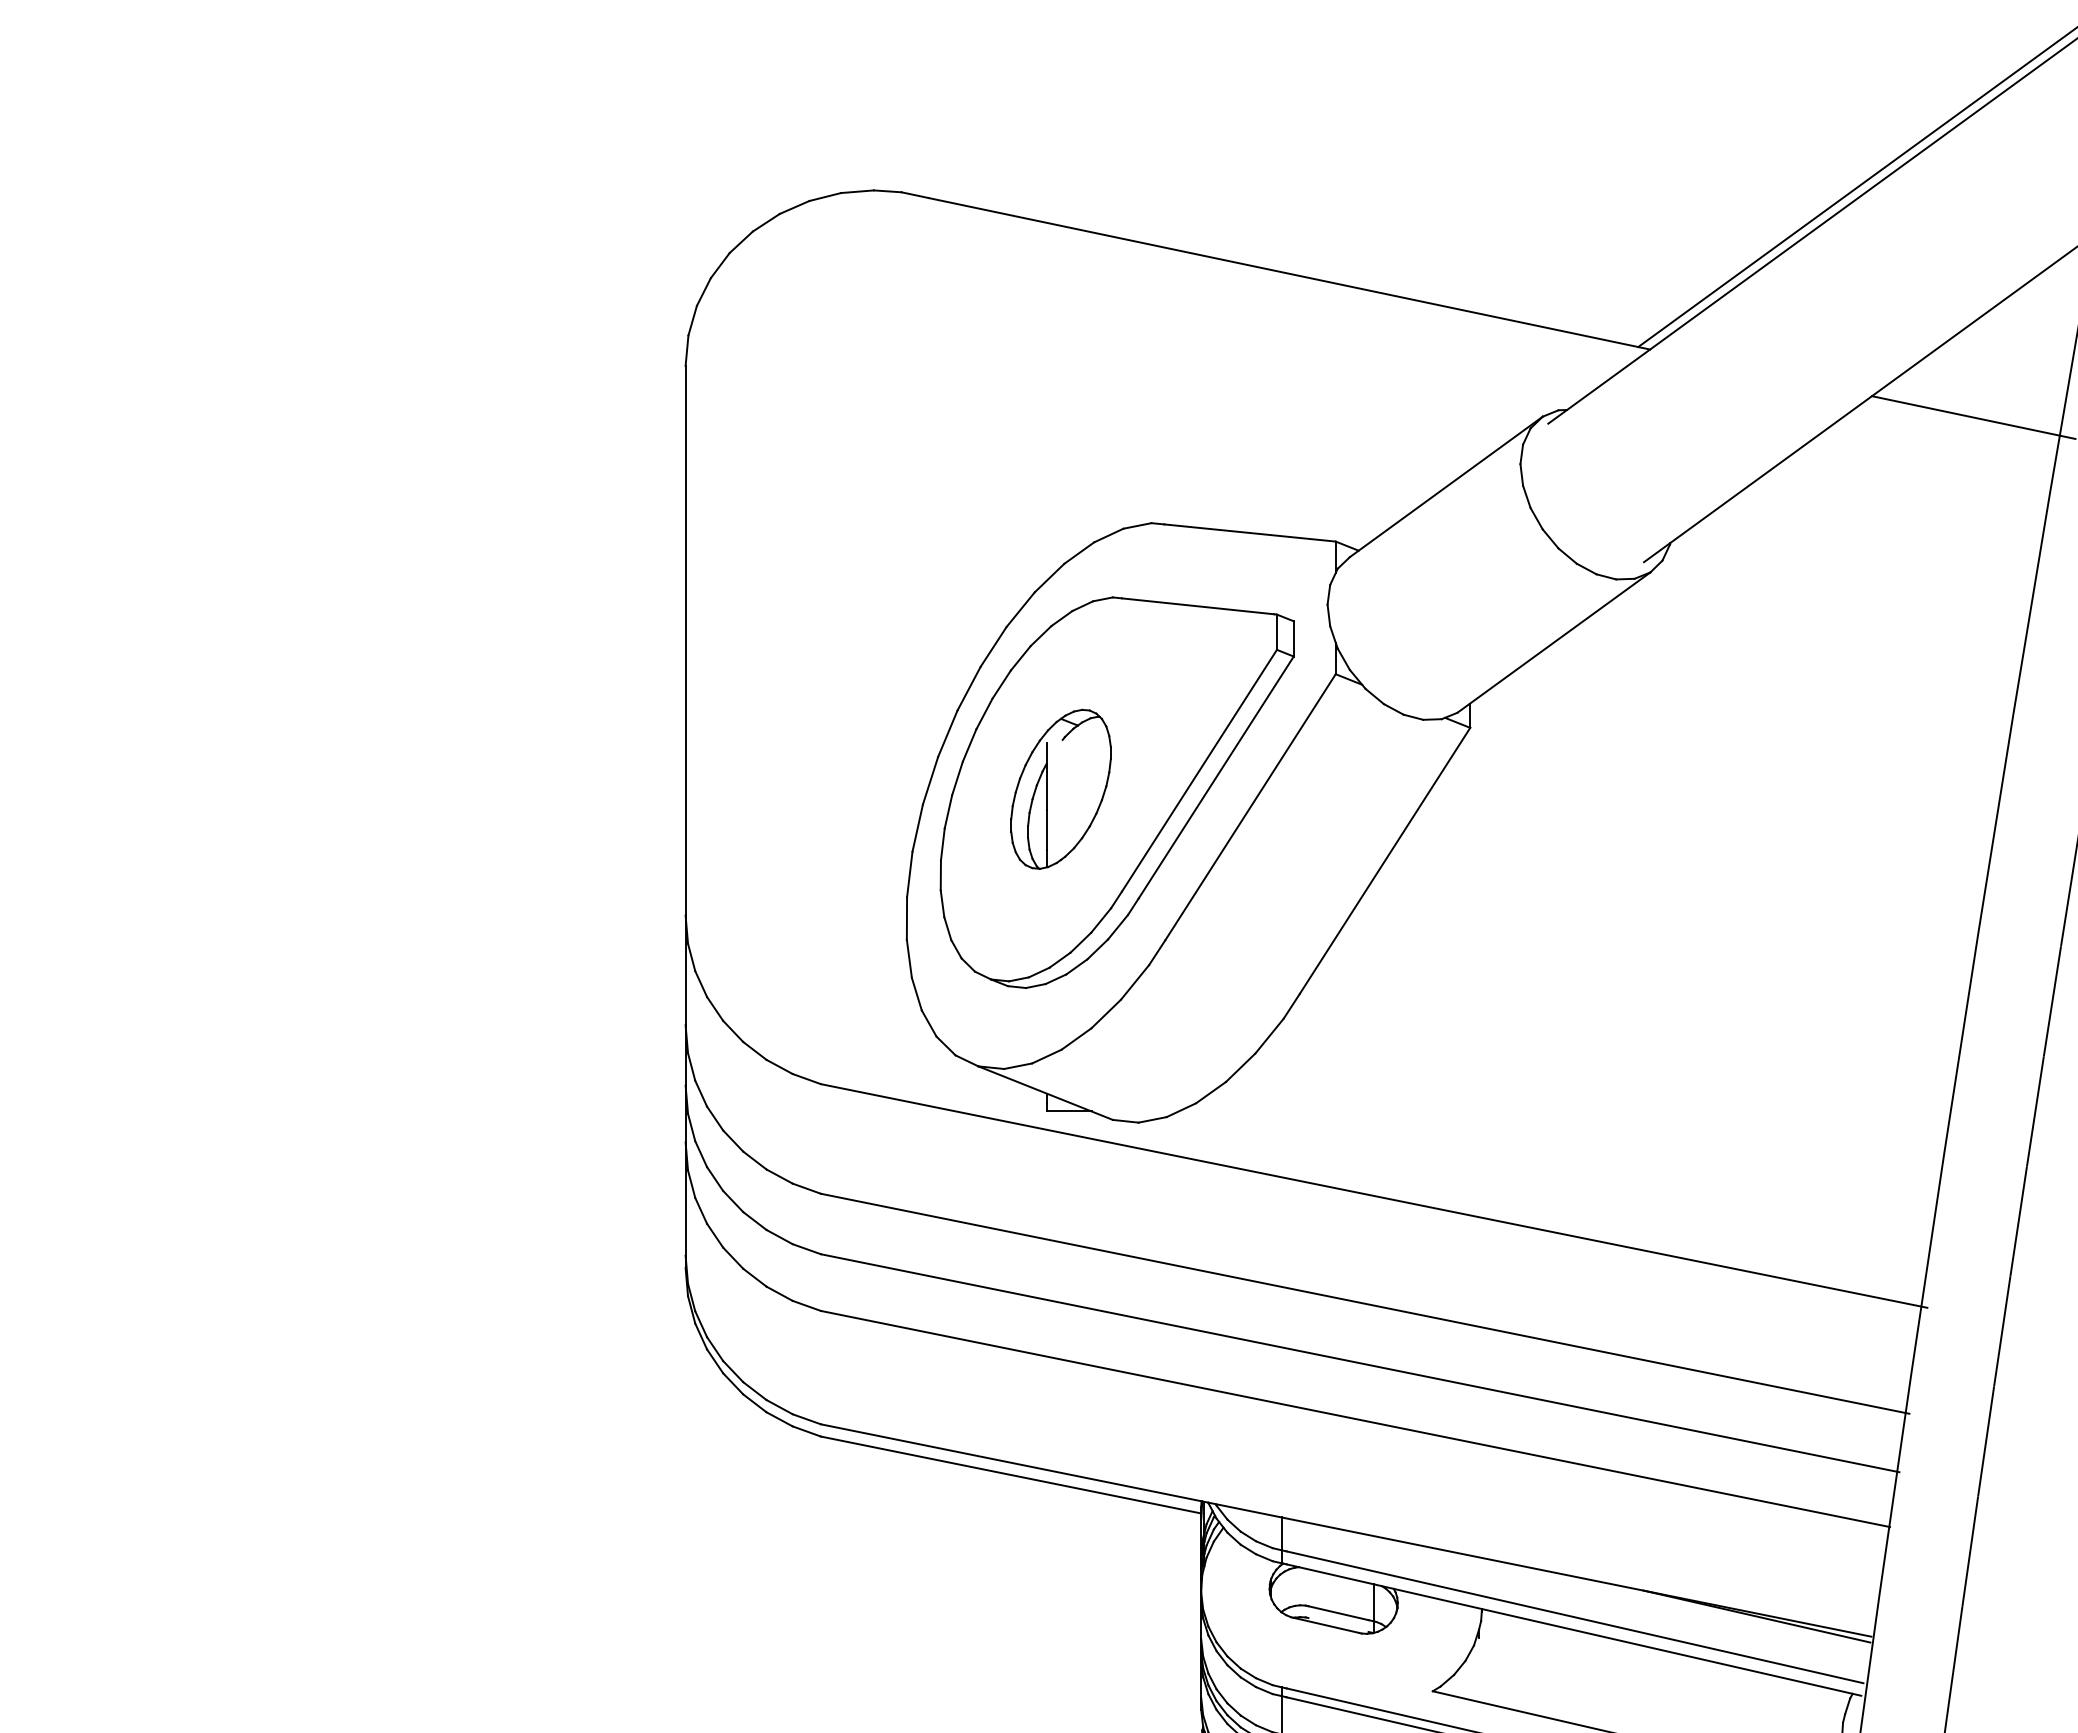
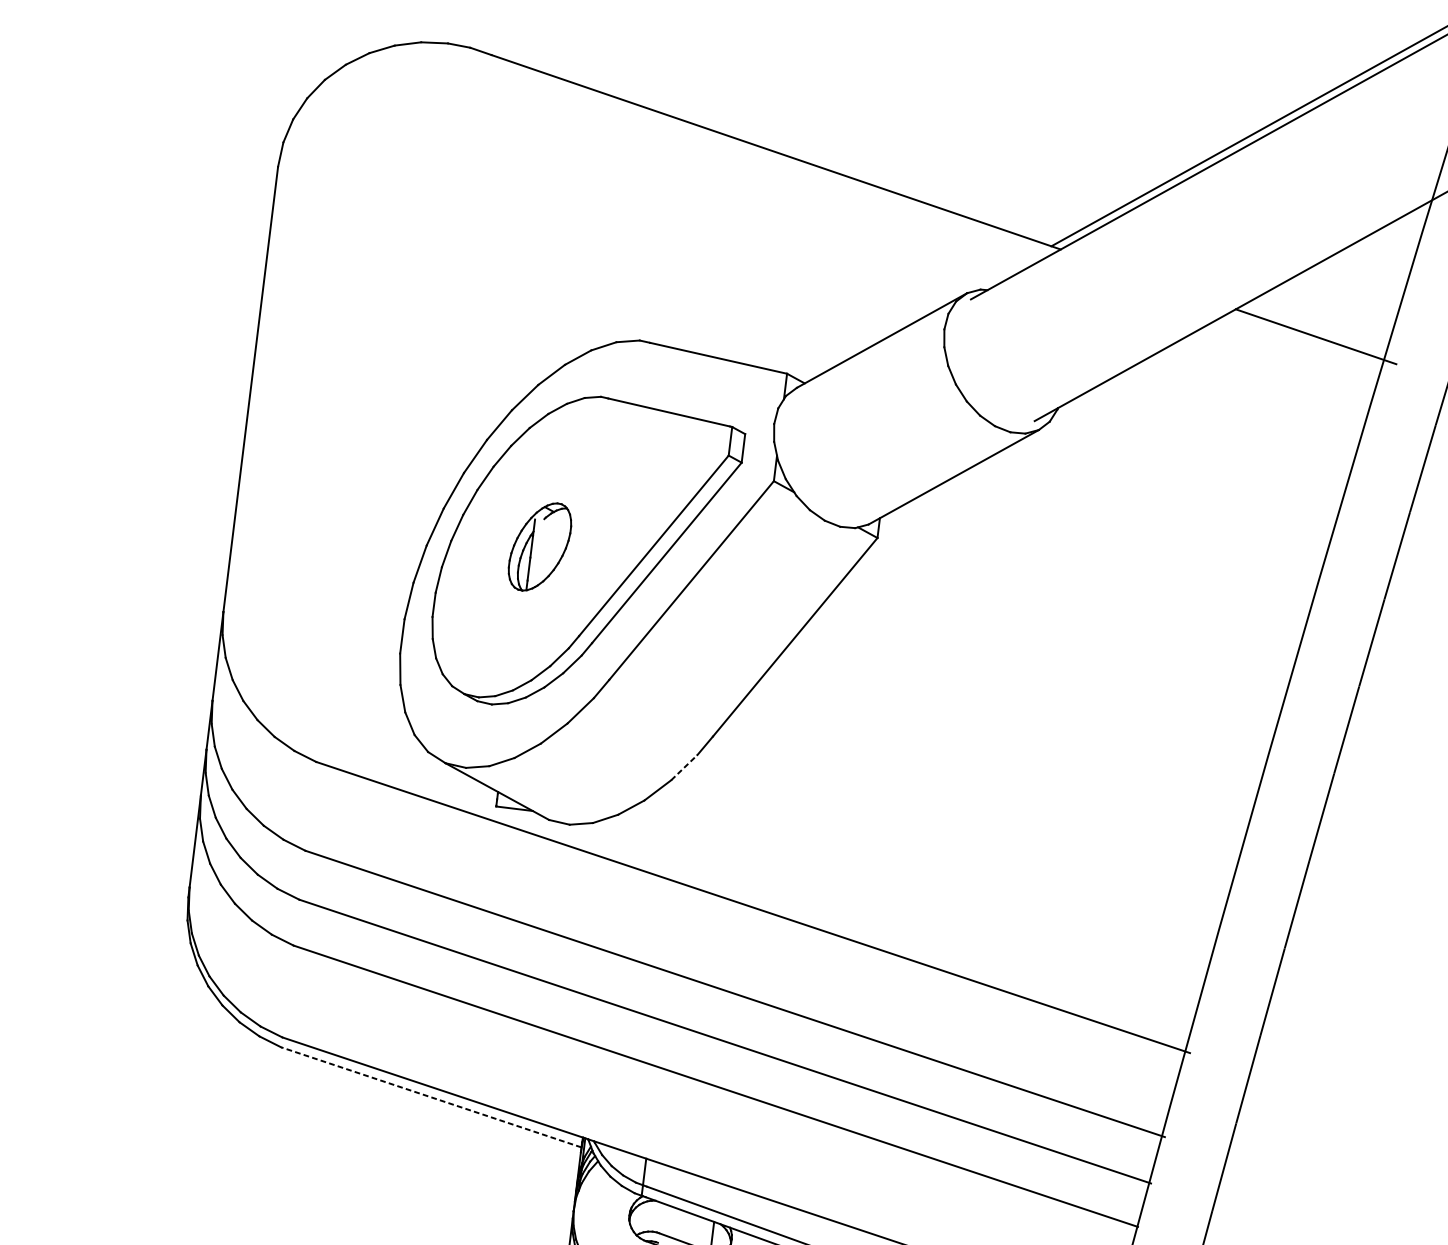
part: (1060, 788) -> (539, 546), size x0.7
line: (1269, 1035) -> (684, 767), solid -> dashed
line: (1011, 1475) -> (431, 1097), solid -> dashed

